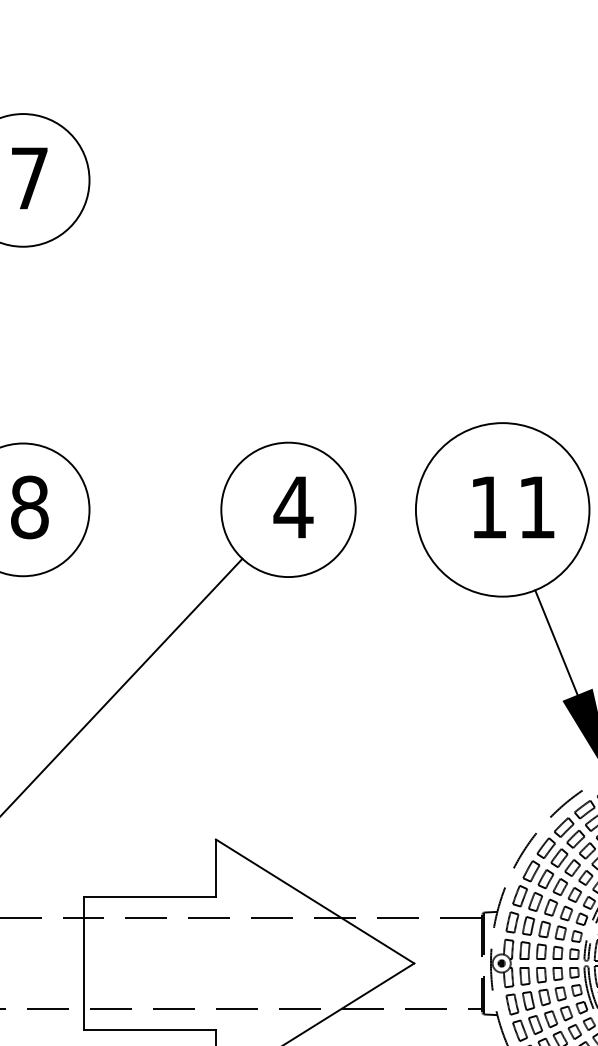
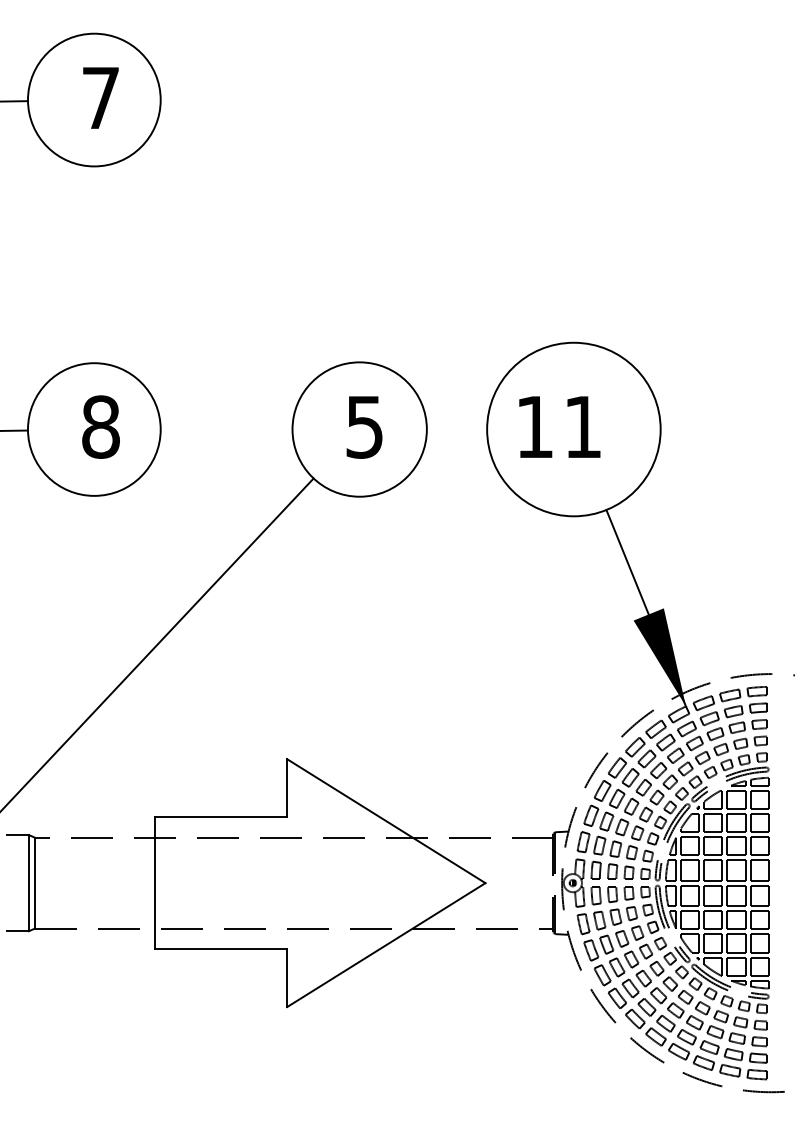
text: (513, 506) -> (559, 426), moved
text: (293, 507) -> (364, 427), 4 -> 5

